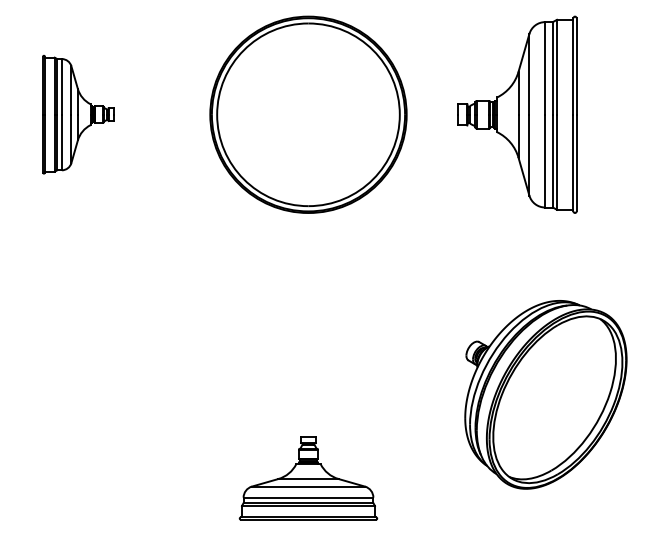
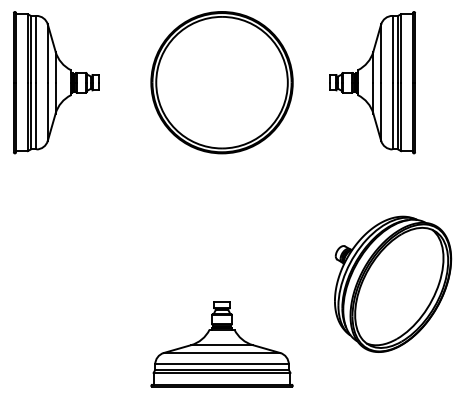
part: (78, 114) -> (56, 82), size x1.67
part: (308, 478) -> (222, 344), size x1.43

